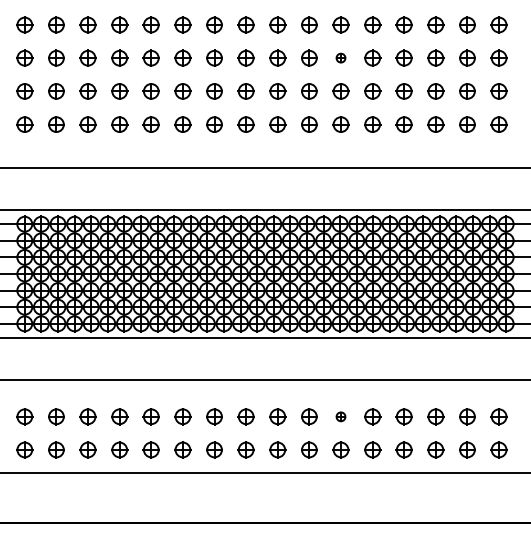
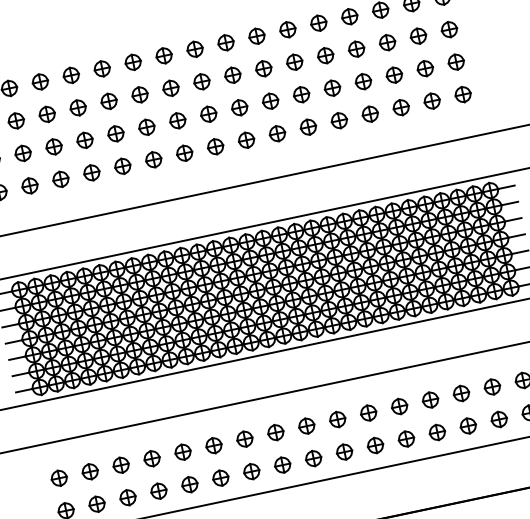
part: (340, 57) -> (294, 61), size x1.67
part: (340, 416) -> (368, 412), size x1.67

